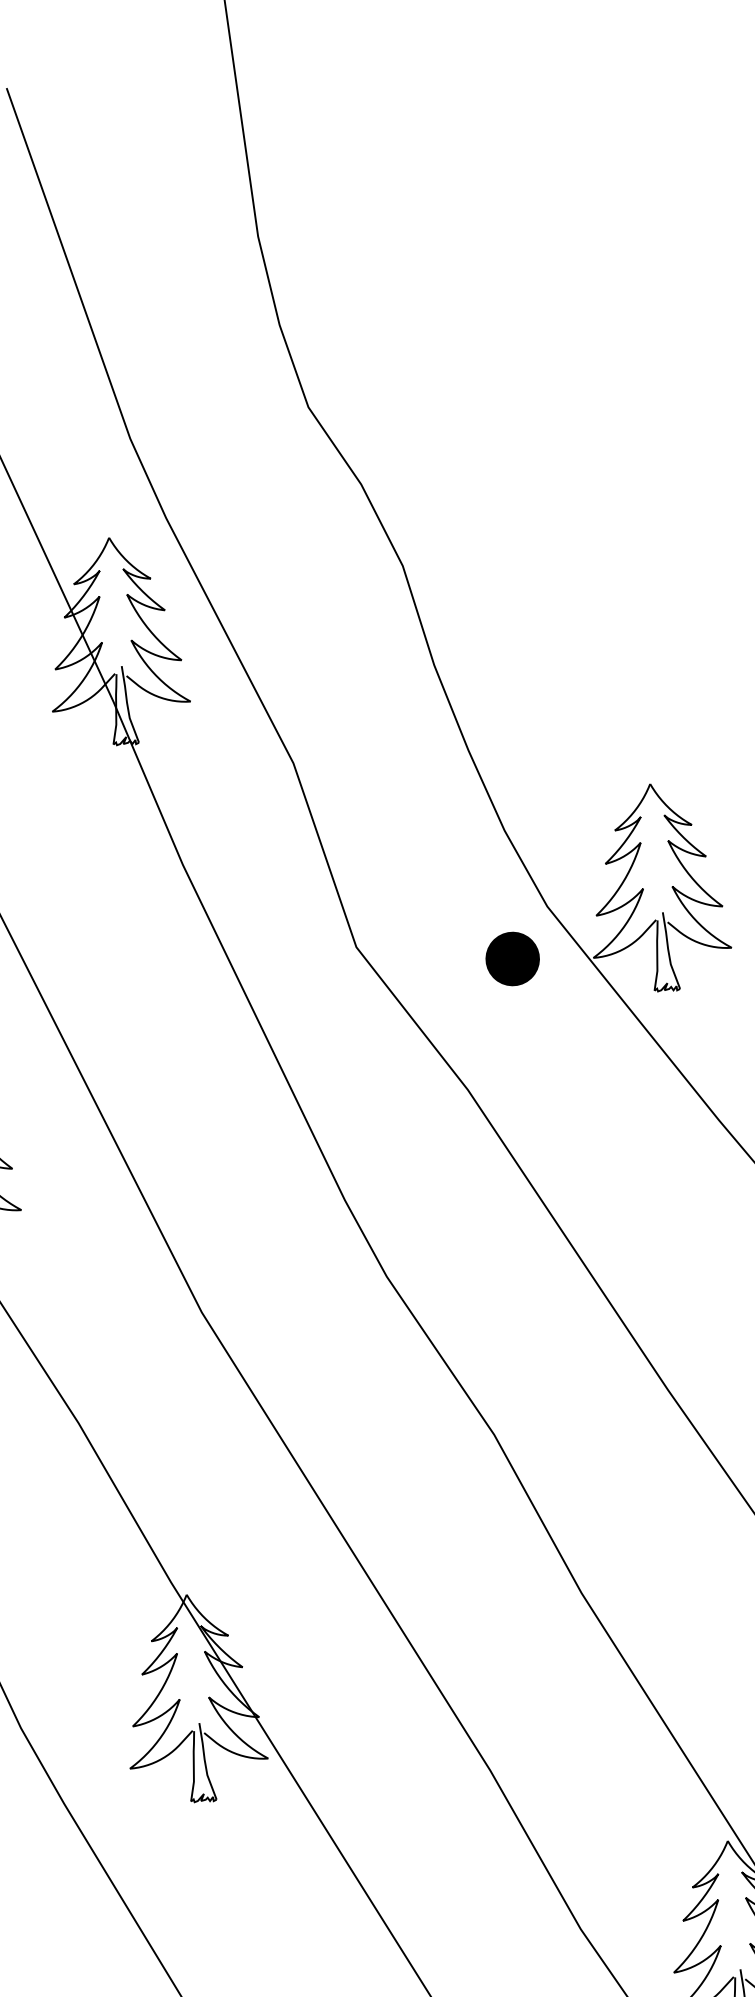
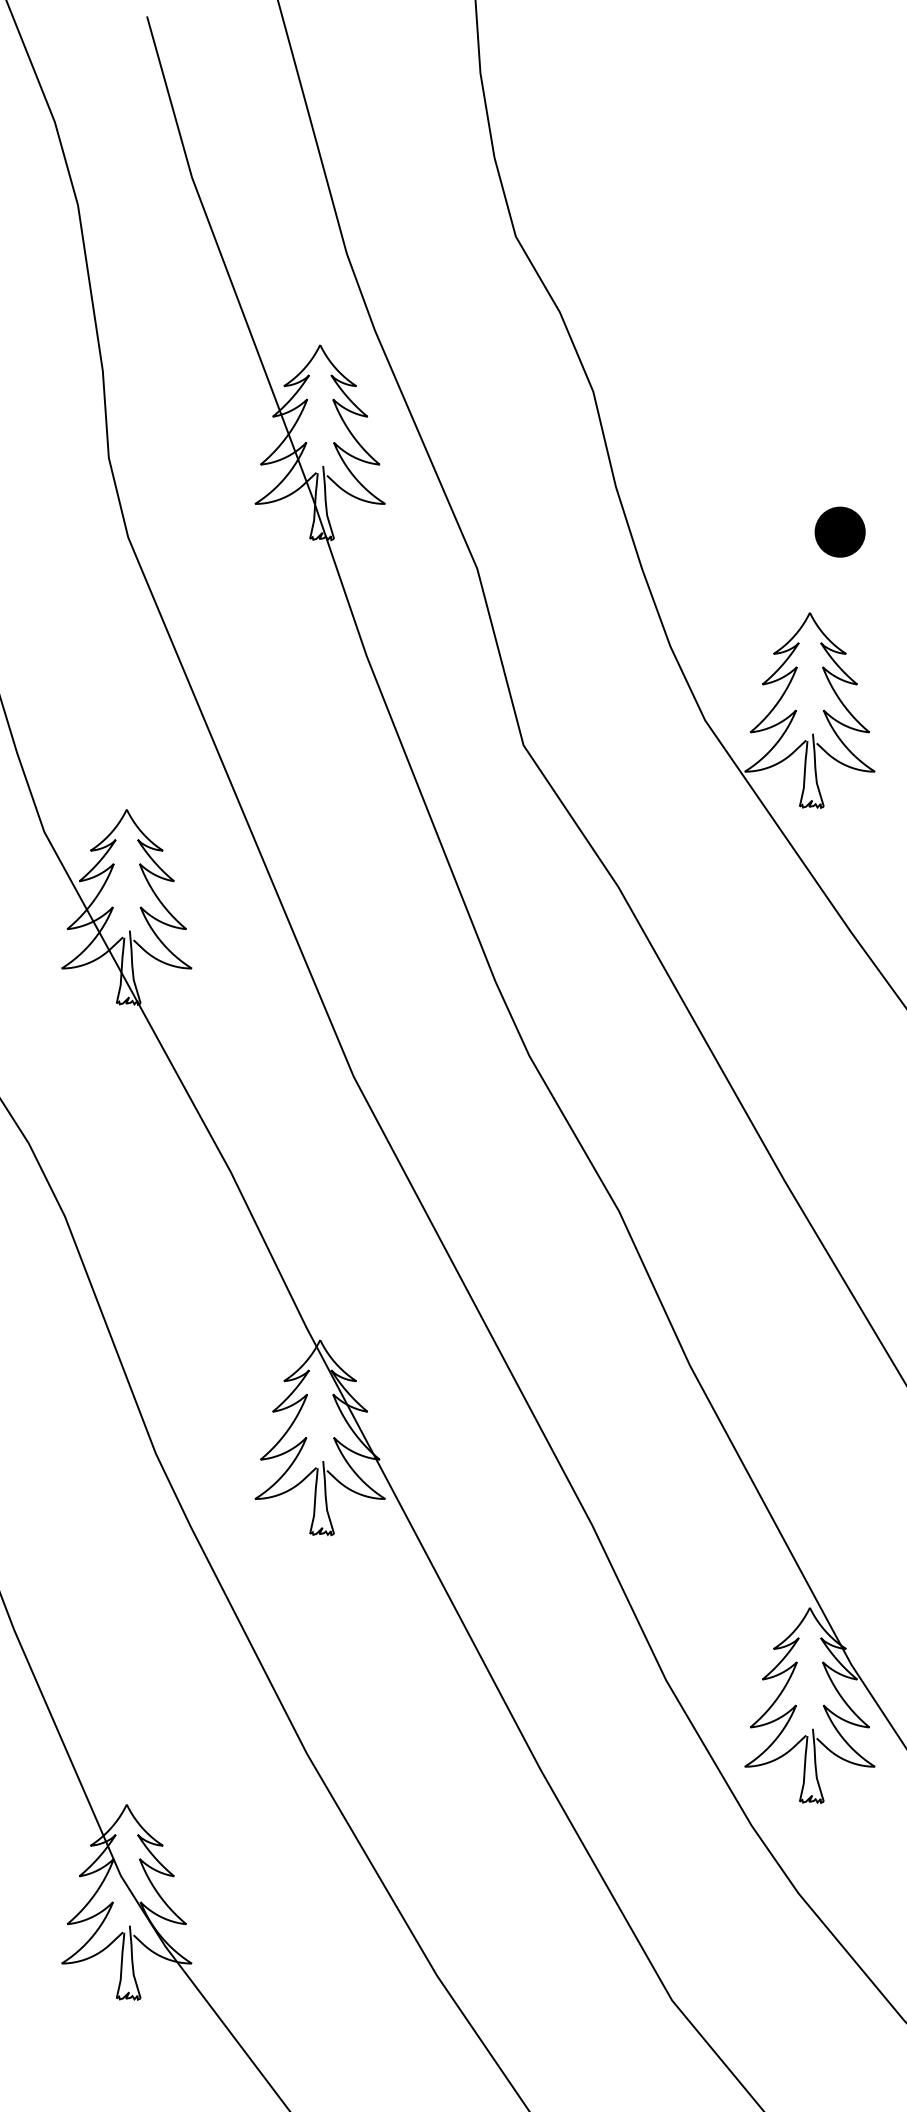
part: (511, 958) -> (839, 531), moved

